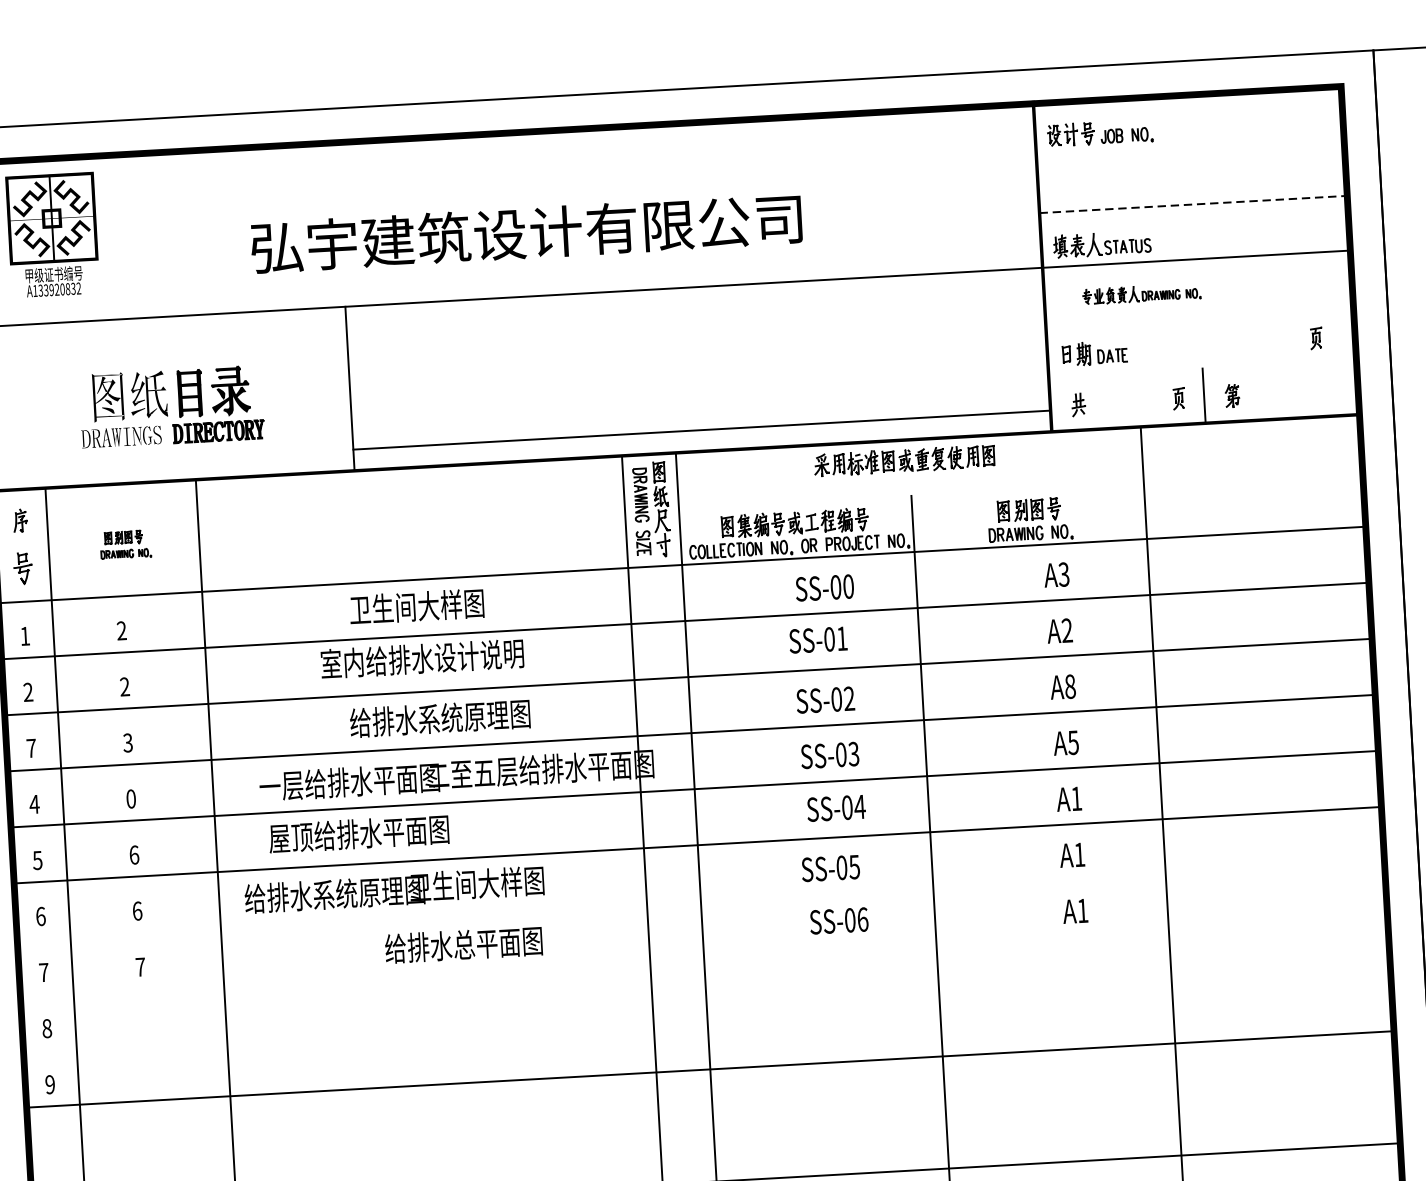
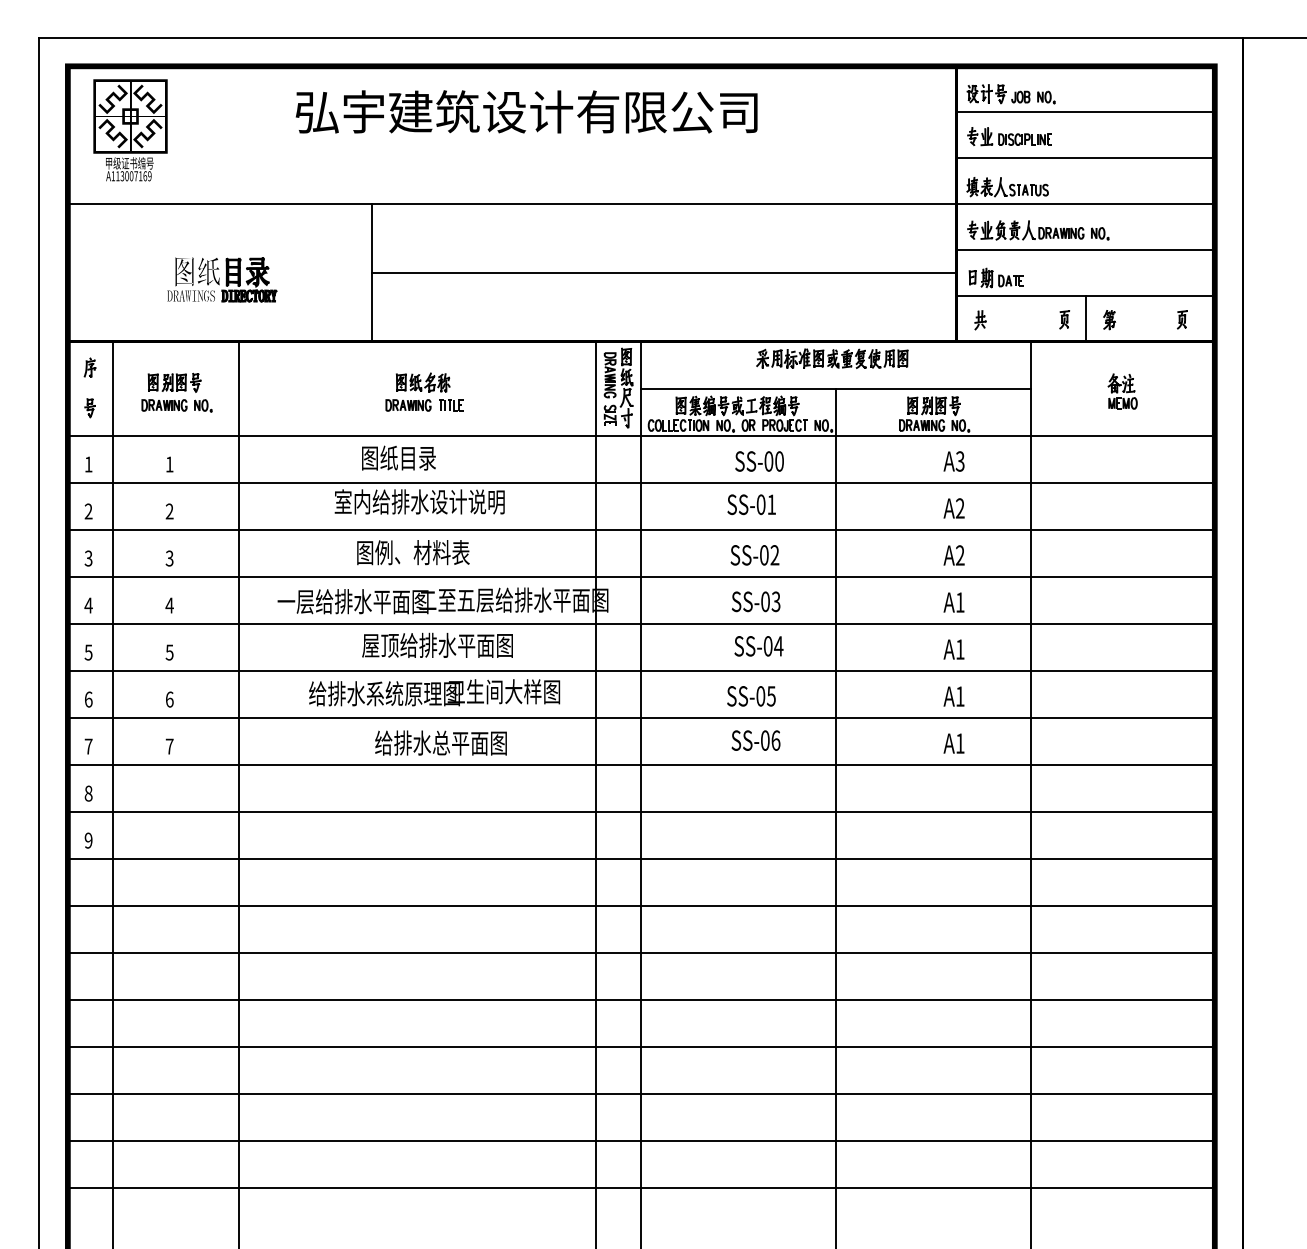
line: (1190, 150) -> (1085, 112), added
part: (1101, 183) -> (1009, 136), added
line: (1194, 204) -> (1086, 158), dashed -> solid
text: (526, 232) -> (526, 111), moved
text: (59, 289) -> (133, 176), A133920832 -> A113007169
part: (1141, 294) -> (1038, 230), size x1.43
line: (1199, 313) -> (1085, 249), added
part: (1316, 338) -> (1182, 319), moved
line: (1202, 368) -> (1085, 295), added
part: (172, 406) -> (222, 279), size x0.71
line: (701, 429) -> (663, 272), moved
part: (1252, 480) -> (1122, 391), added
line: (911, 495) -> (836, 388), added
part: (420, 526) -> (424, 391), added
part: (125, 544) -> (176, 392), size x1.67
part: (22, 569) -> (89, 408), size x0.71
text: (416, 606) -> (417, 457), 卫生间大样图 -> 图纸目录
text: (121, 630) -> (169, 464), 2 -> 1
text: (1069, 686) -> (959, 555), A8 -> A2
text: (439, 718) -> (431, 552), 给排水系统原理图 -> 图例、材料表
text: (1072, 742) -> (959, 602), A5 -> A1
text: (31, 748) -> (88, 558), 7 -> 3
text: (130, 798) -> (169, 605), 0 -> 4
text: (358, 832) -> (437, 644), moved
text: (134, 855) -> (169, 652), 6 -> 5
text: (394, 889) -> (434, 692), moved
line: (699, 901) -> (640, 717), added
line: (703, 957) -> (640, 764), added
line: (706, 1013) -> (640, 811), added
line: (712, 1125) -> (640, 905), added

